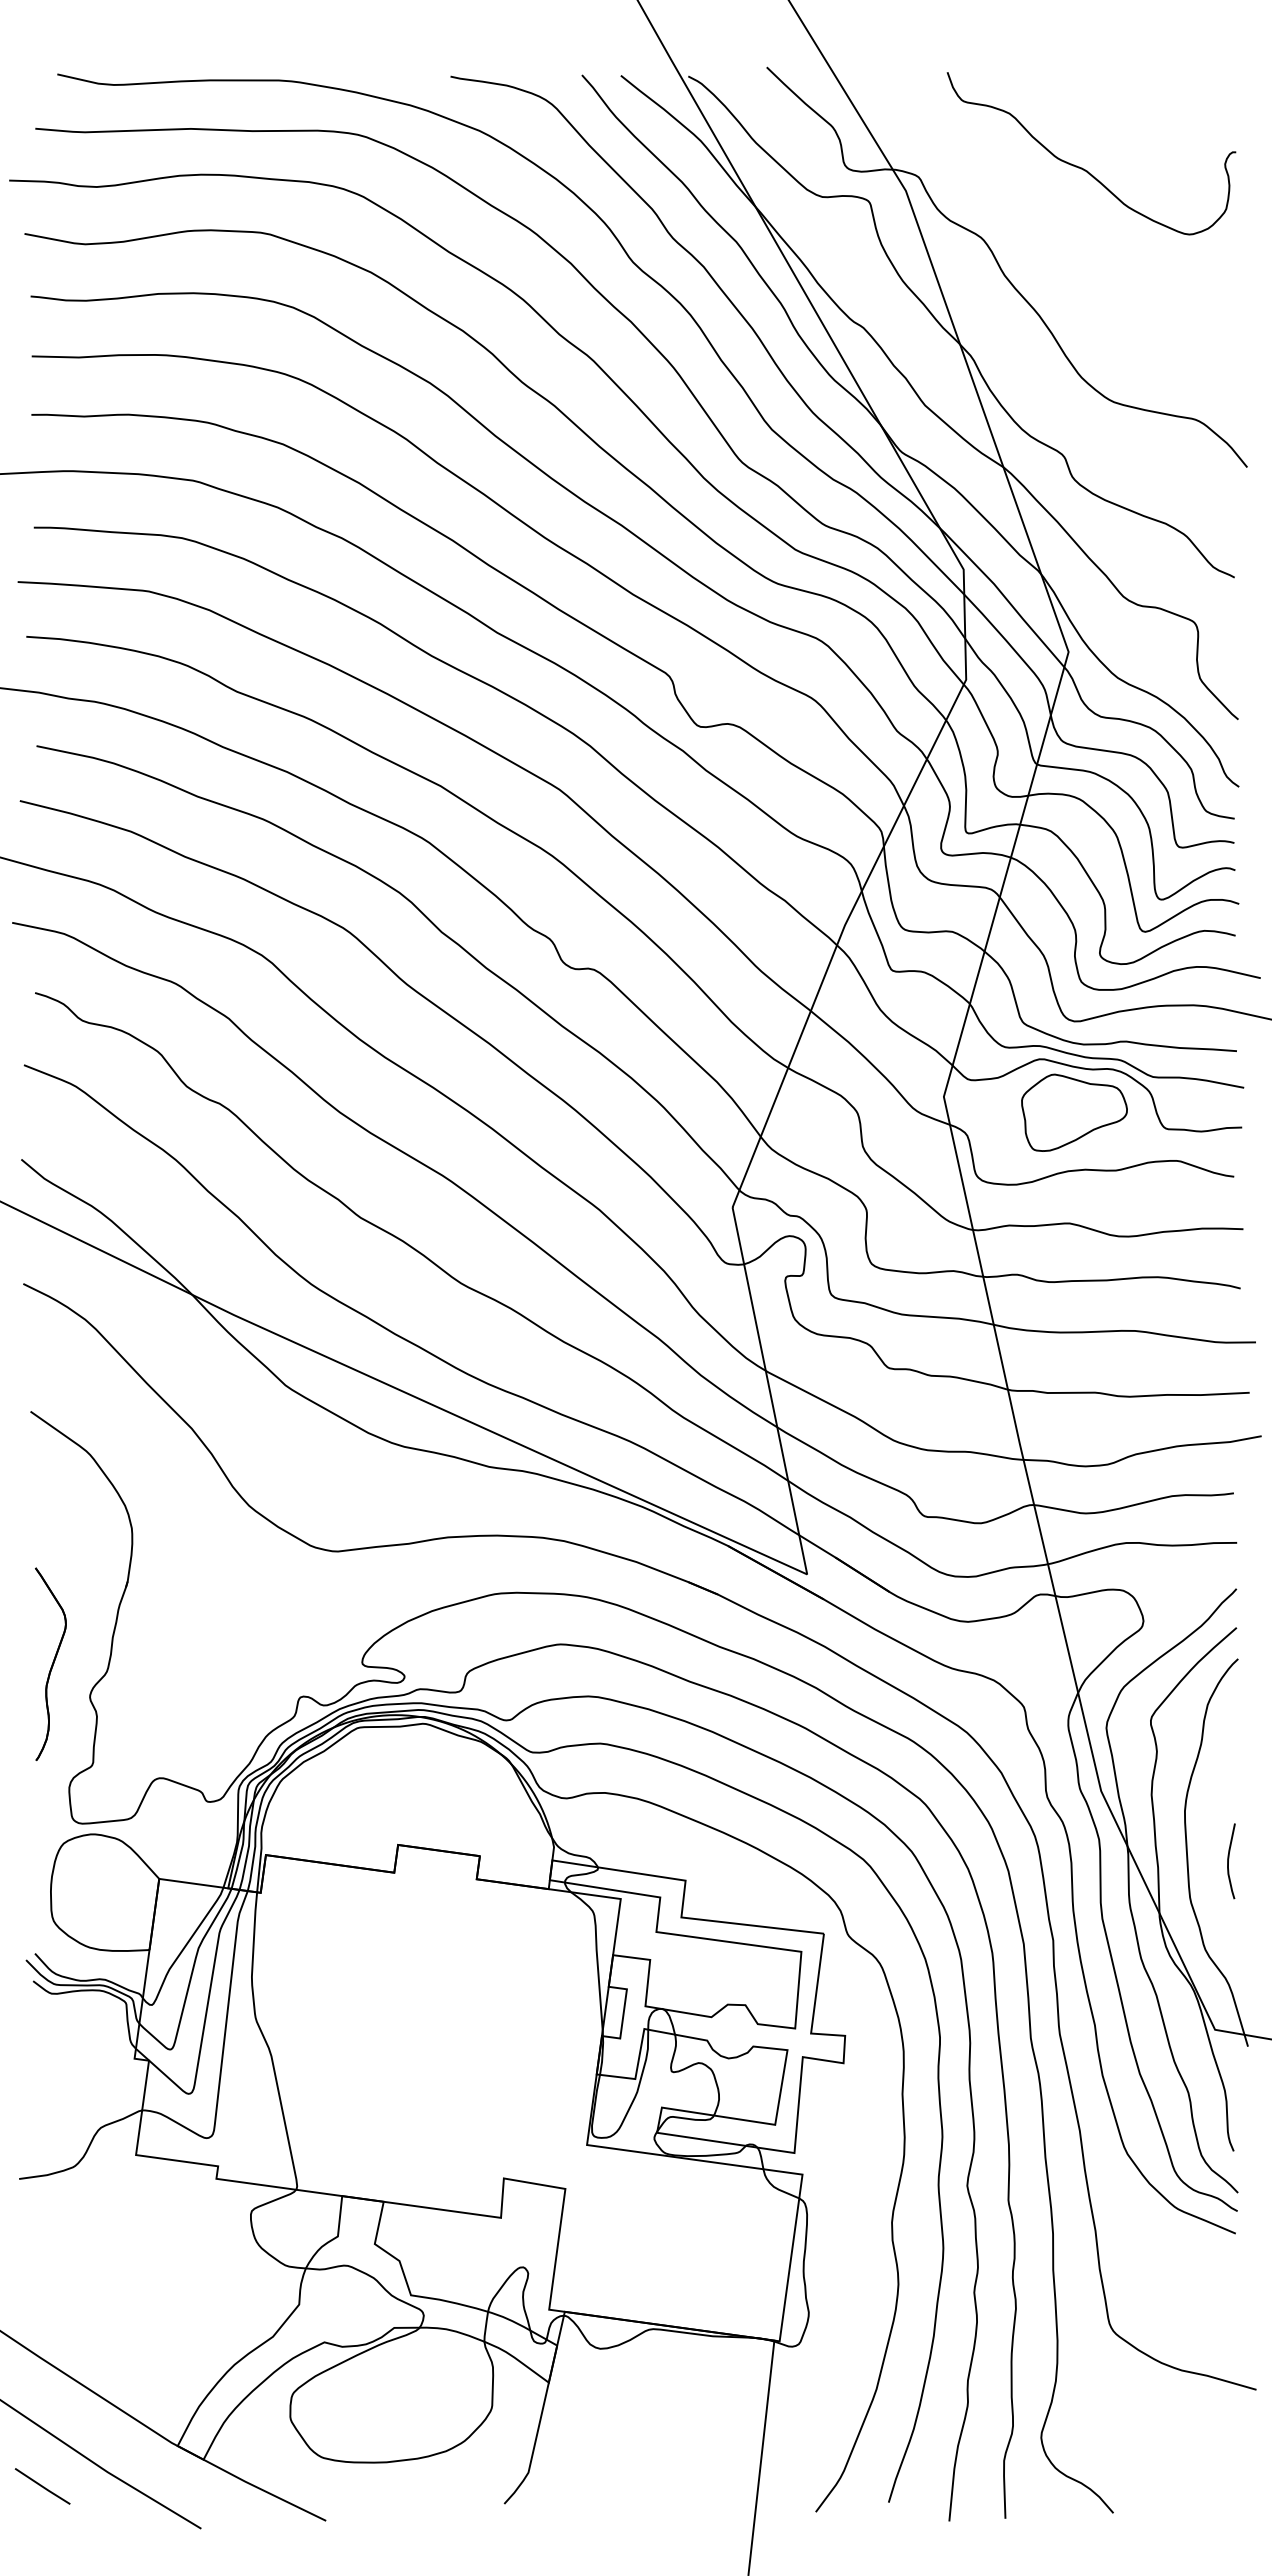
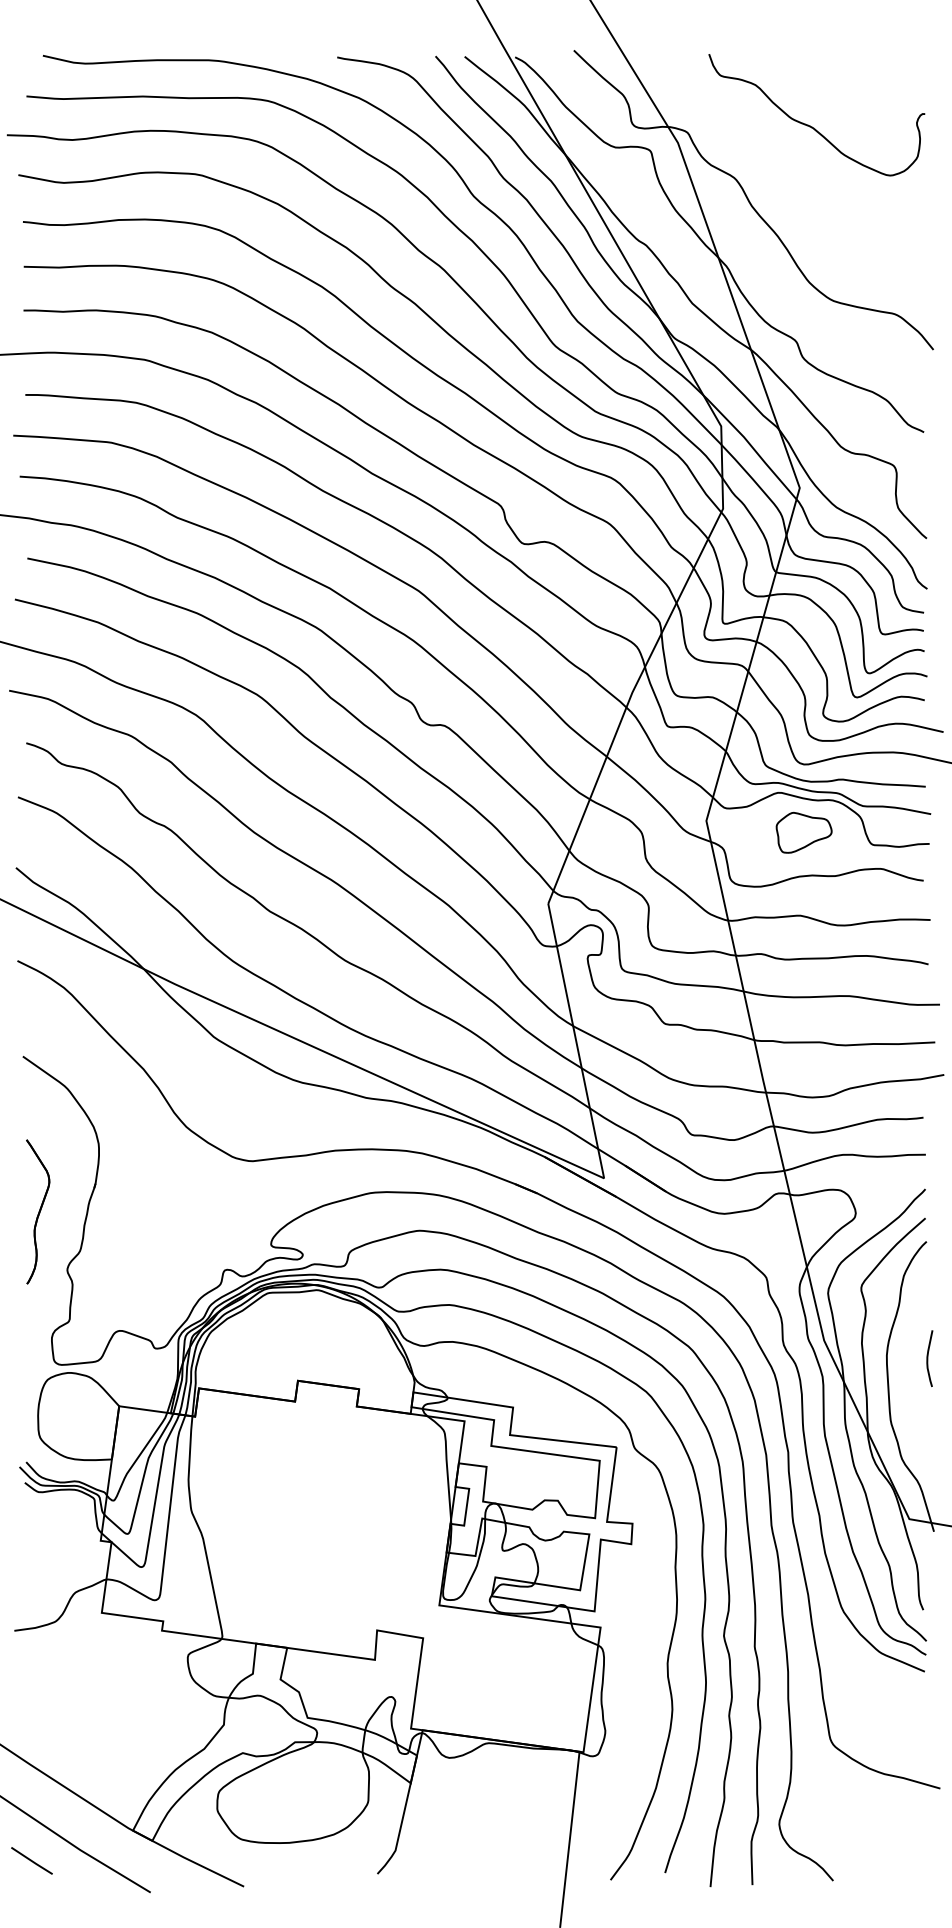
part: (1074, 1112) -> (804, 832), size x0.7
part: (50, 1664) -> (37, 1212), moved
curve: (1228, 1861) -> (927, 1358), moved

